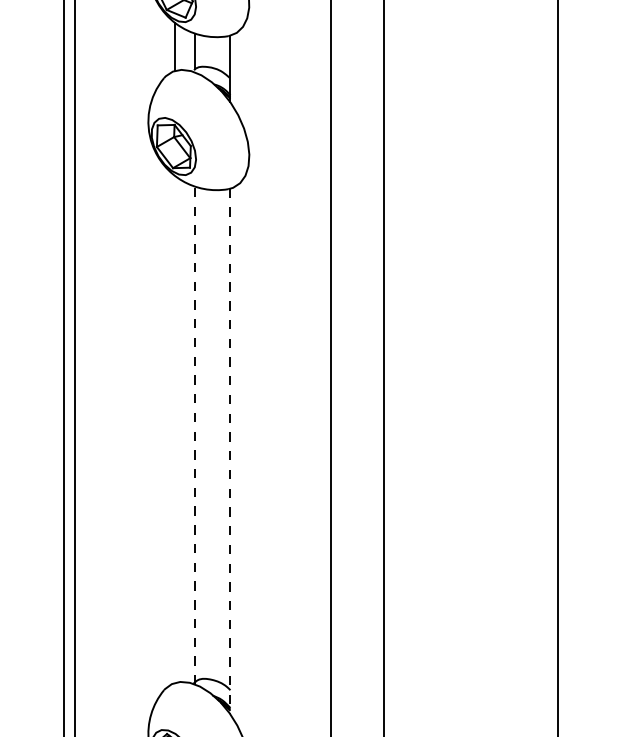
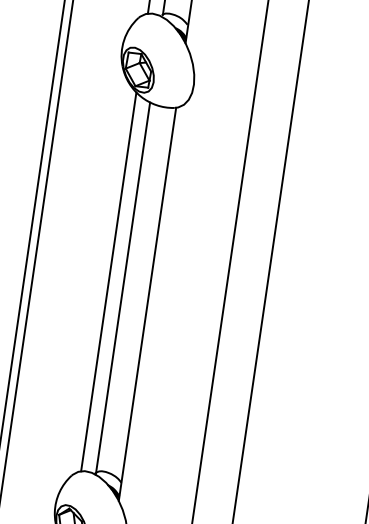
line: (175, 429) -> (108, 281), added
line: (195, 435) -> (123, 288), dashed -> solid
line: (230, 451) -> (147, 304), dashed -> solid

